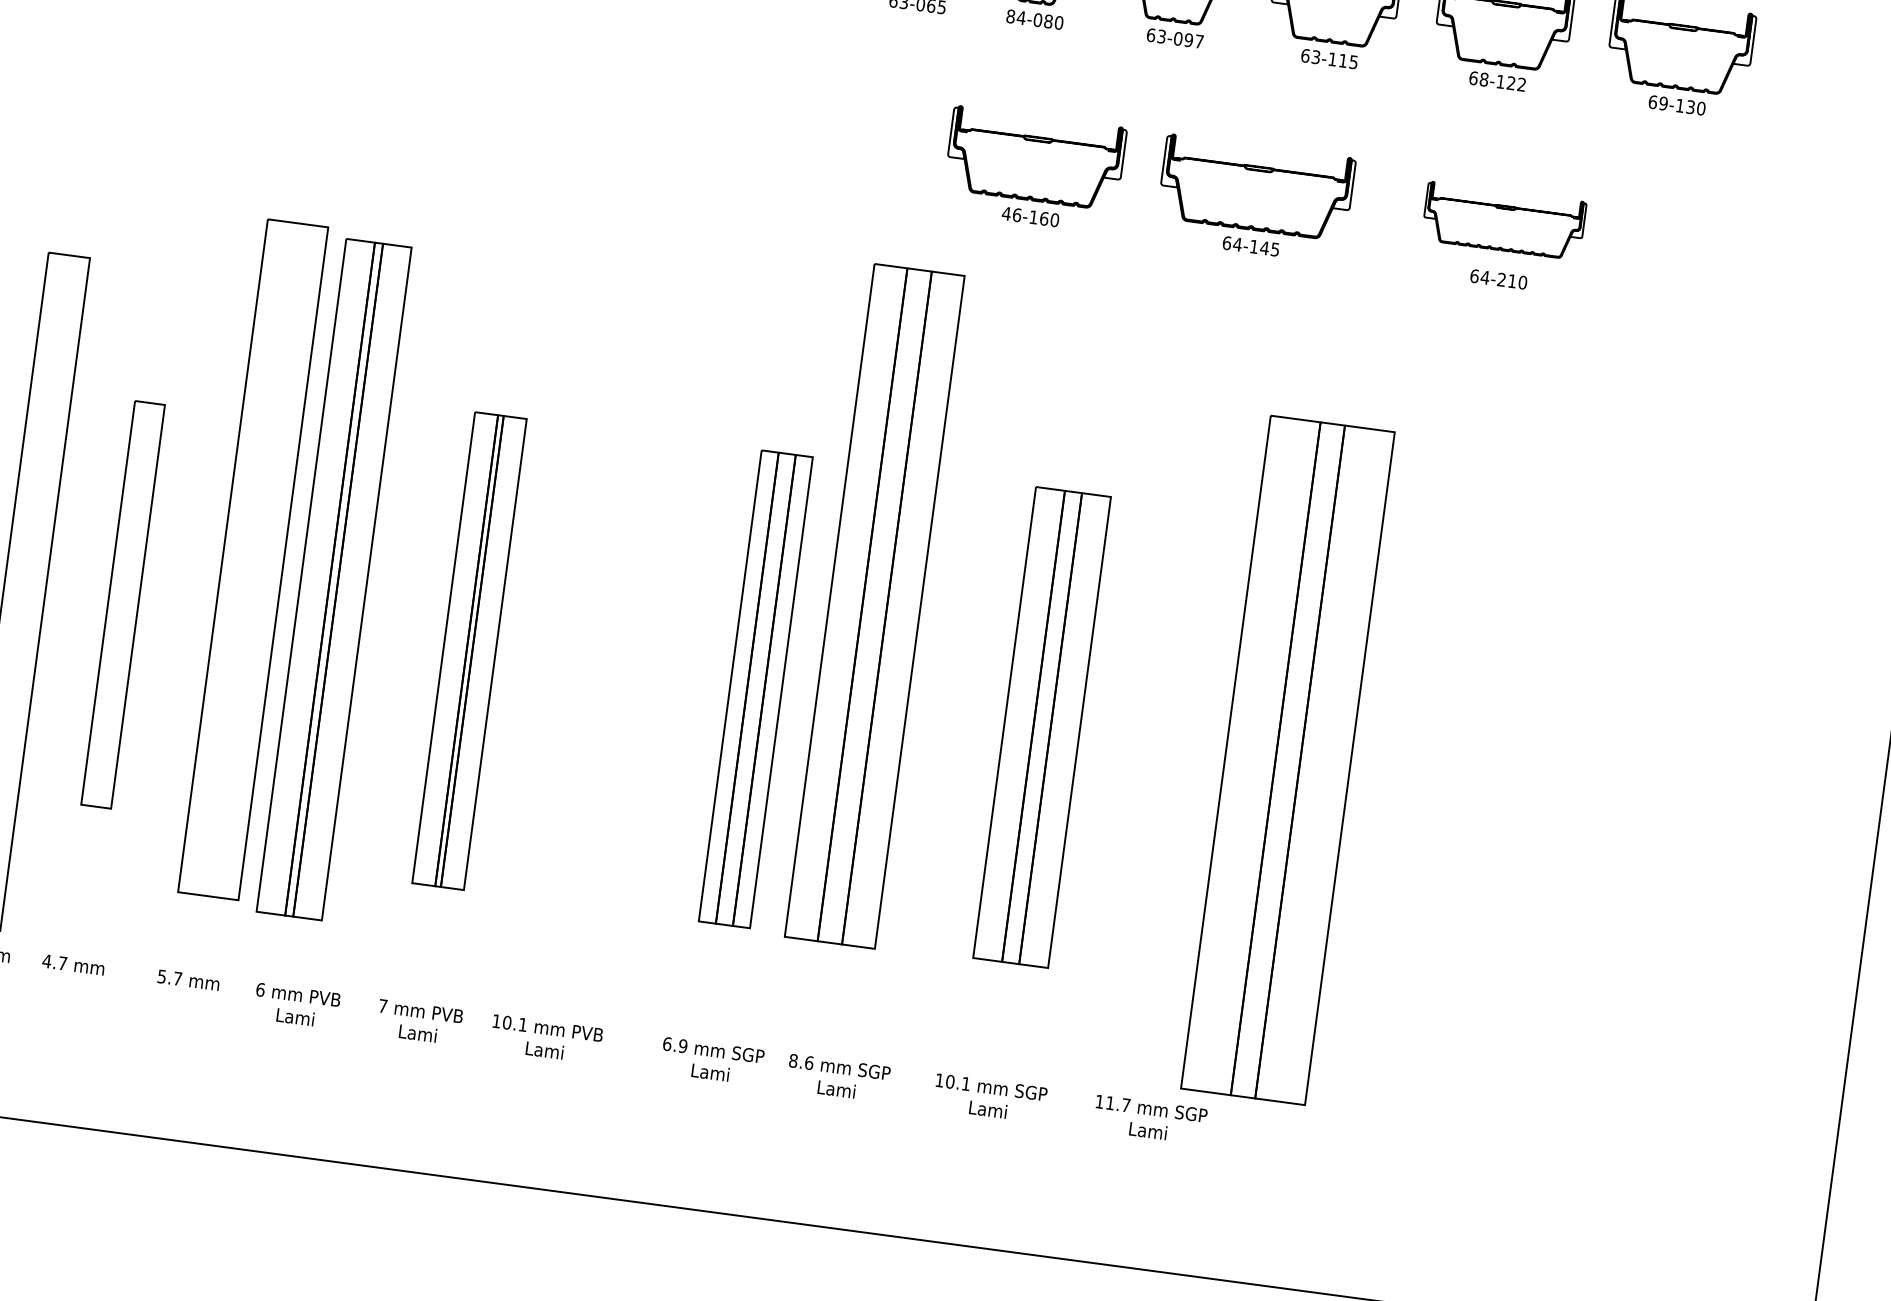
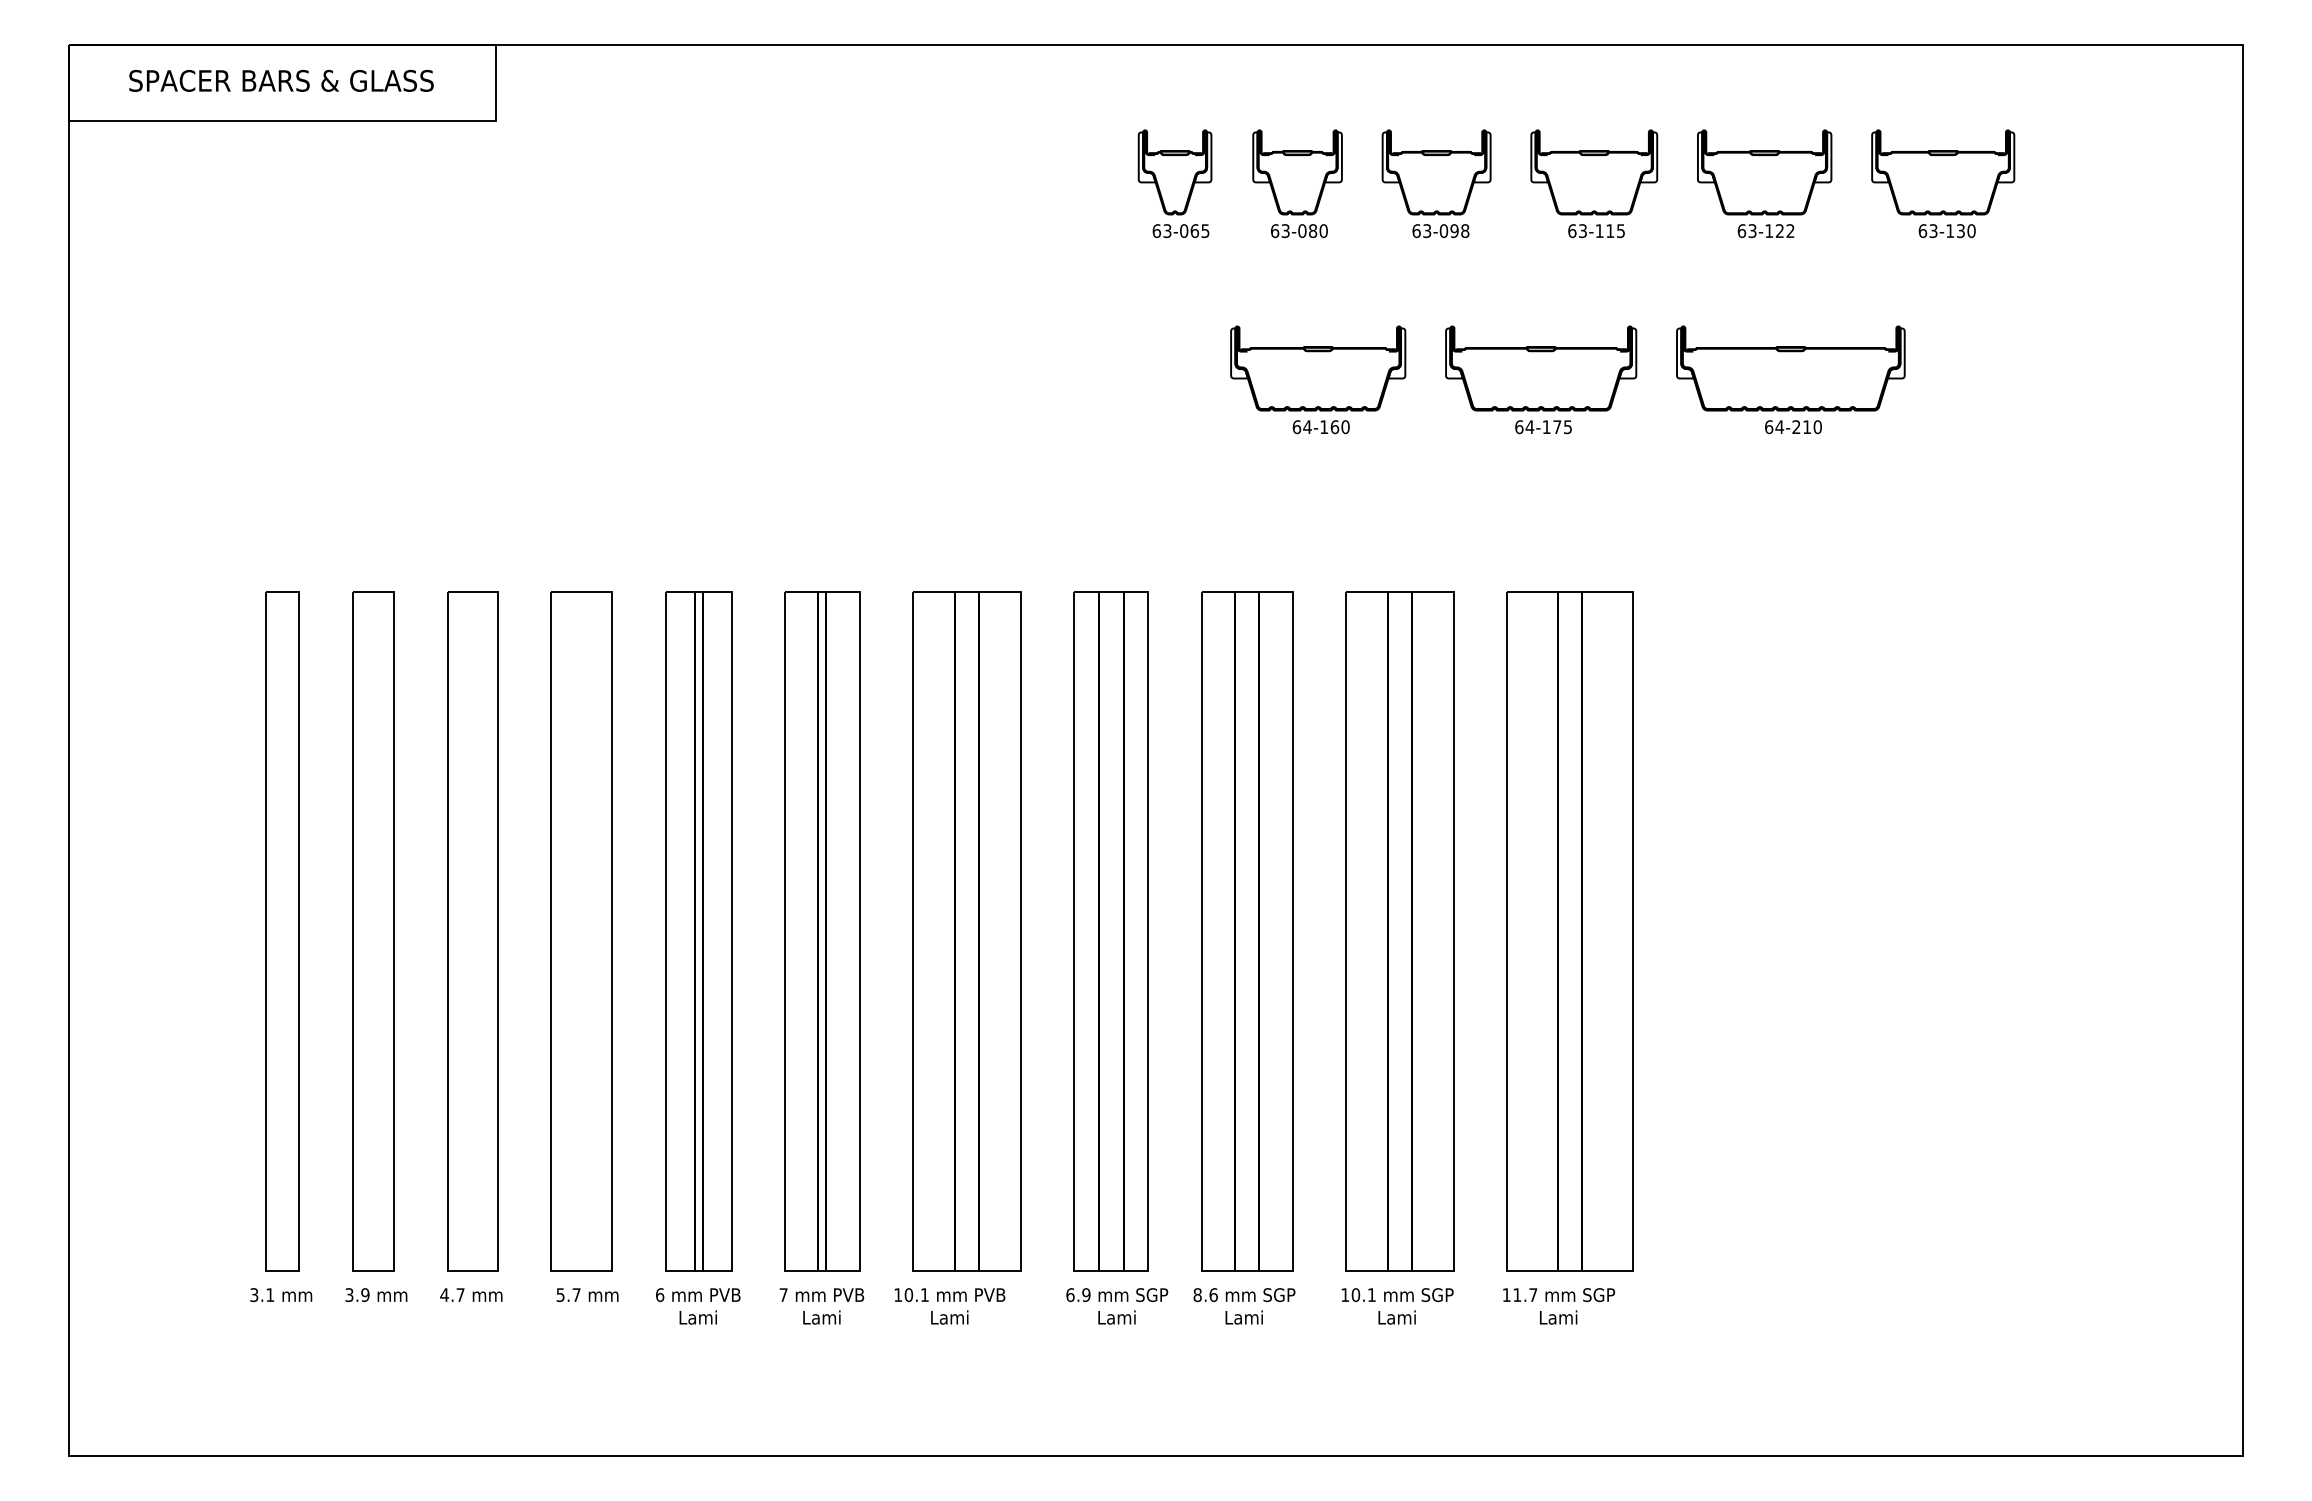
text: (1016, 17) -> (1280, 231), 84-080 -> 63-080
text: (1199, 42) -> (1465, 231), 63-097 -> 63-098
text: (1484, 79) -> (1752, 230), 68-122 -> 63-122
text: (1663, 103) -> (1933, 230), 69-130 -> 63-130
text: (1011, 214) -> (1301, 427), 46-160 -> 64-160
part: (1503, 220) -> (1790, 368), size x1.43
text: (1264, 247) -> (1556, 426), 64-145 -> 64-175
part: (252, 559) -> (581, 931), moved
part: (333, 579) -> (698, 931), moved
part: (122, 604) -> (472, 931), size x1.67
part: (875, 606) -> (1247, 931), moved
part: (469, 650) -> (822, 931), size x1.43
part: (612, 669) -> (966, 931), added
part: (755, 689) -> (1110, 931), size x1.43
part: (1041, 727) -> (1399, 931), size x1.43
part: (1287, 760) -> (1569, 931), moved

